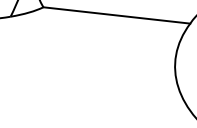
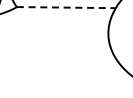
line: (117, 15) -> (66, 7), solid -> dashed

